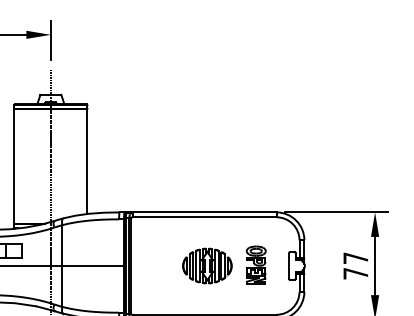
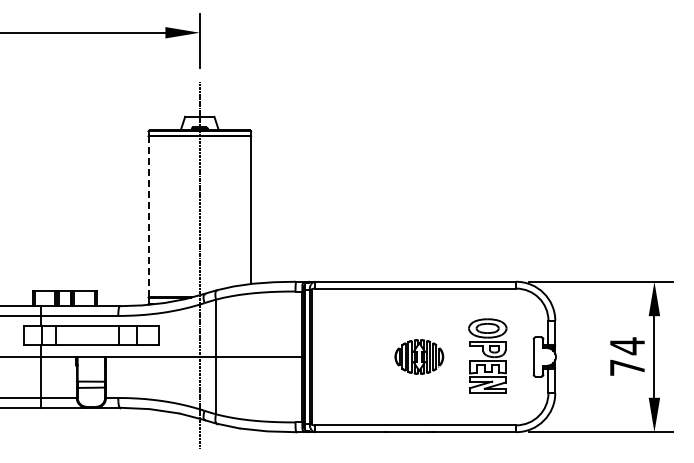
line: (14, 165) -> (148, 216), solid -> dashed
text: (355, 258) -> (627, 346), 77 -> 74
part: (256, 264) -> (487, 355), size x1.4
part: (207, 265) -> (419, 356), size x0.7

